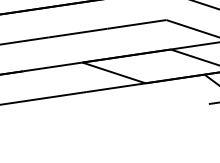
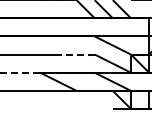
line: (136, 24) -> (76, 54), solid -> dashed
line: (51, 66) -> (21, 72), solid -> dashed

